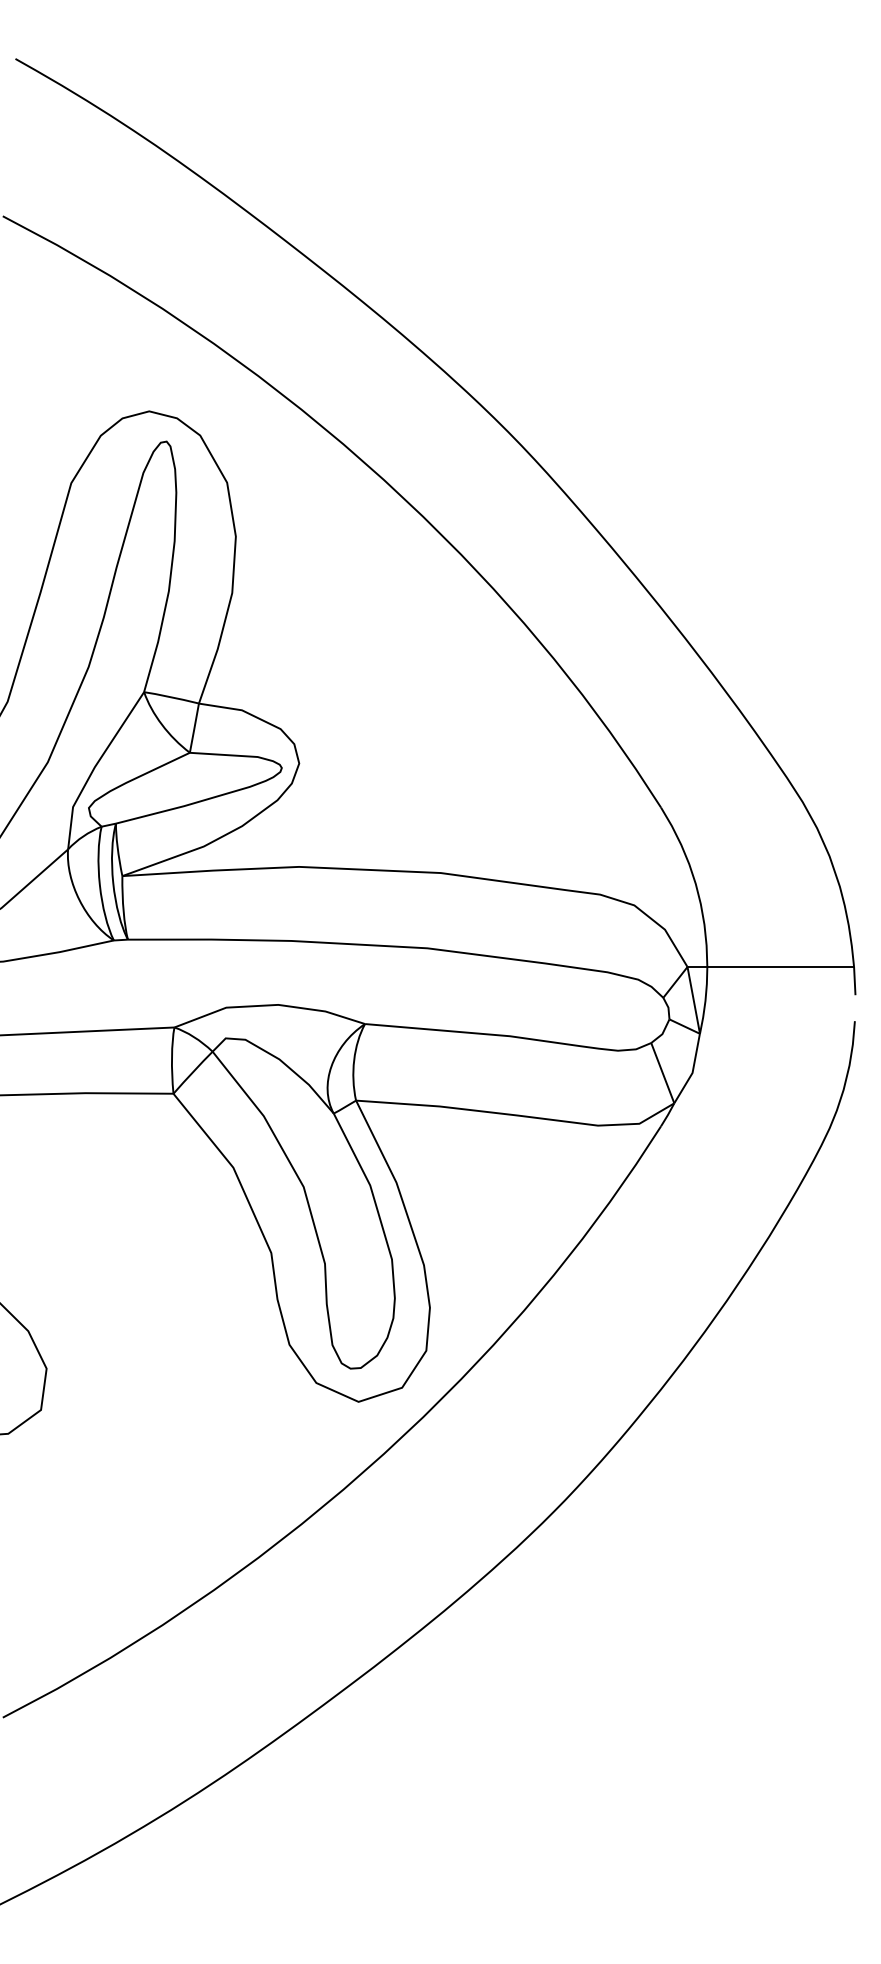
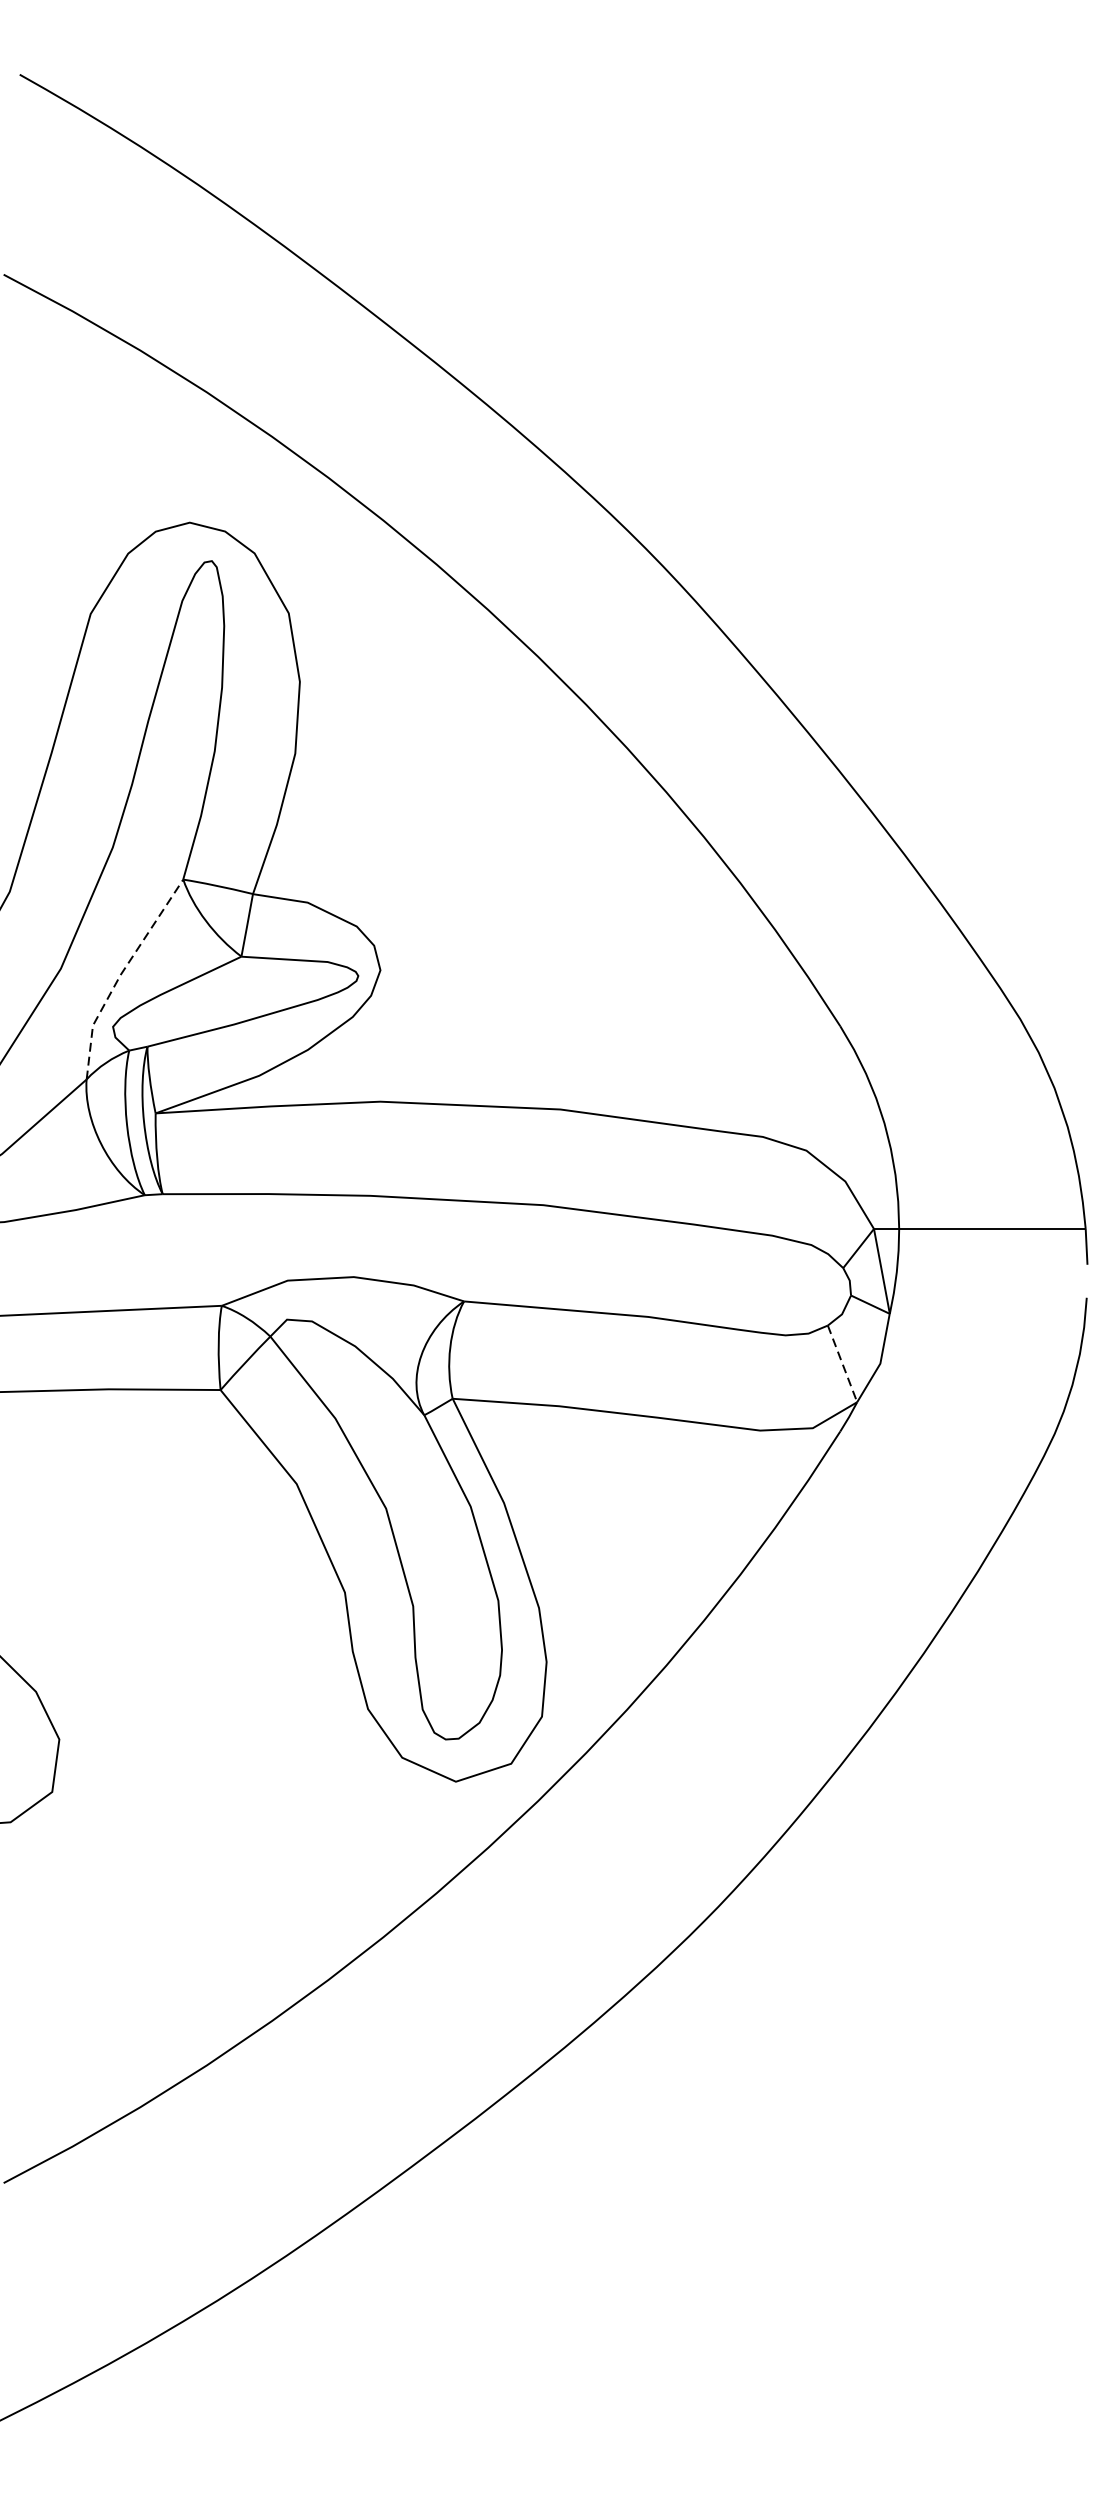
line: (94, 767) -> (120, 975), solid -> dashed
line: (662, 1073) -> (842, 1364), solid -> dashed

